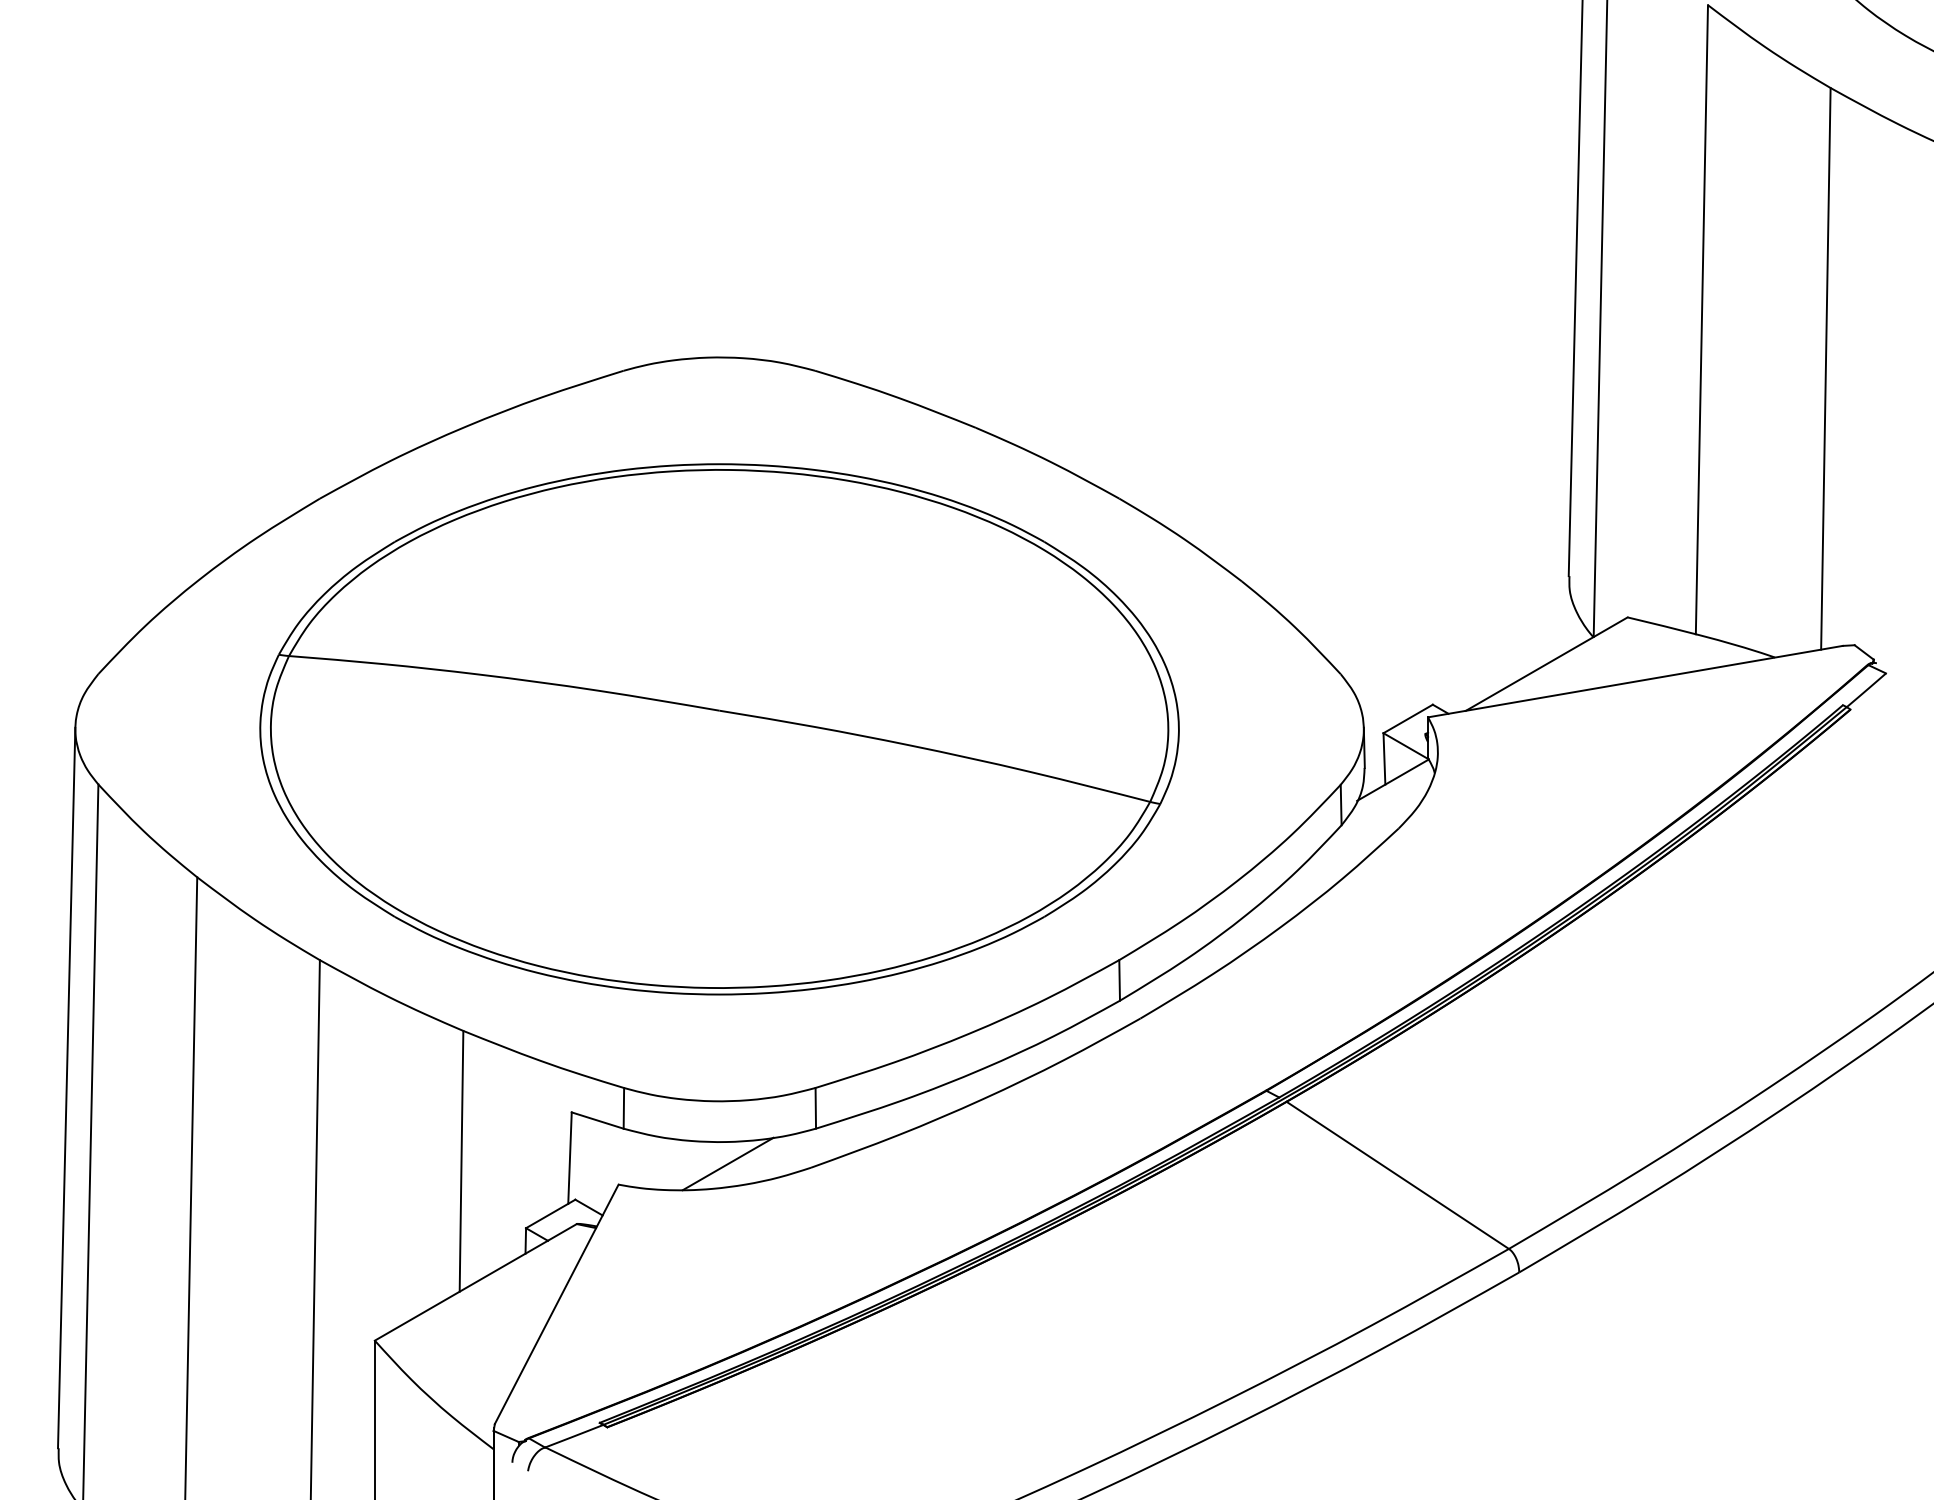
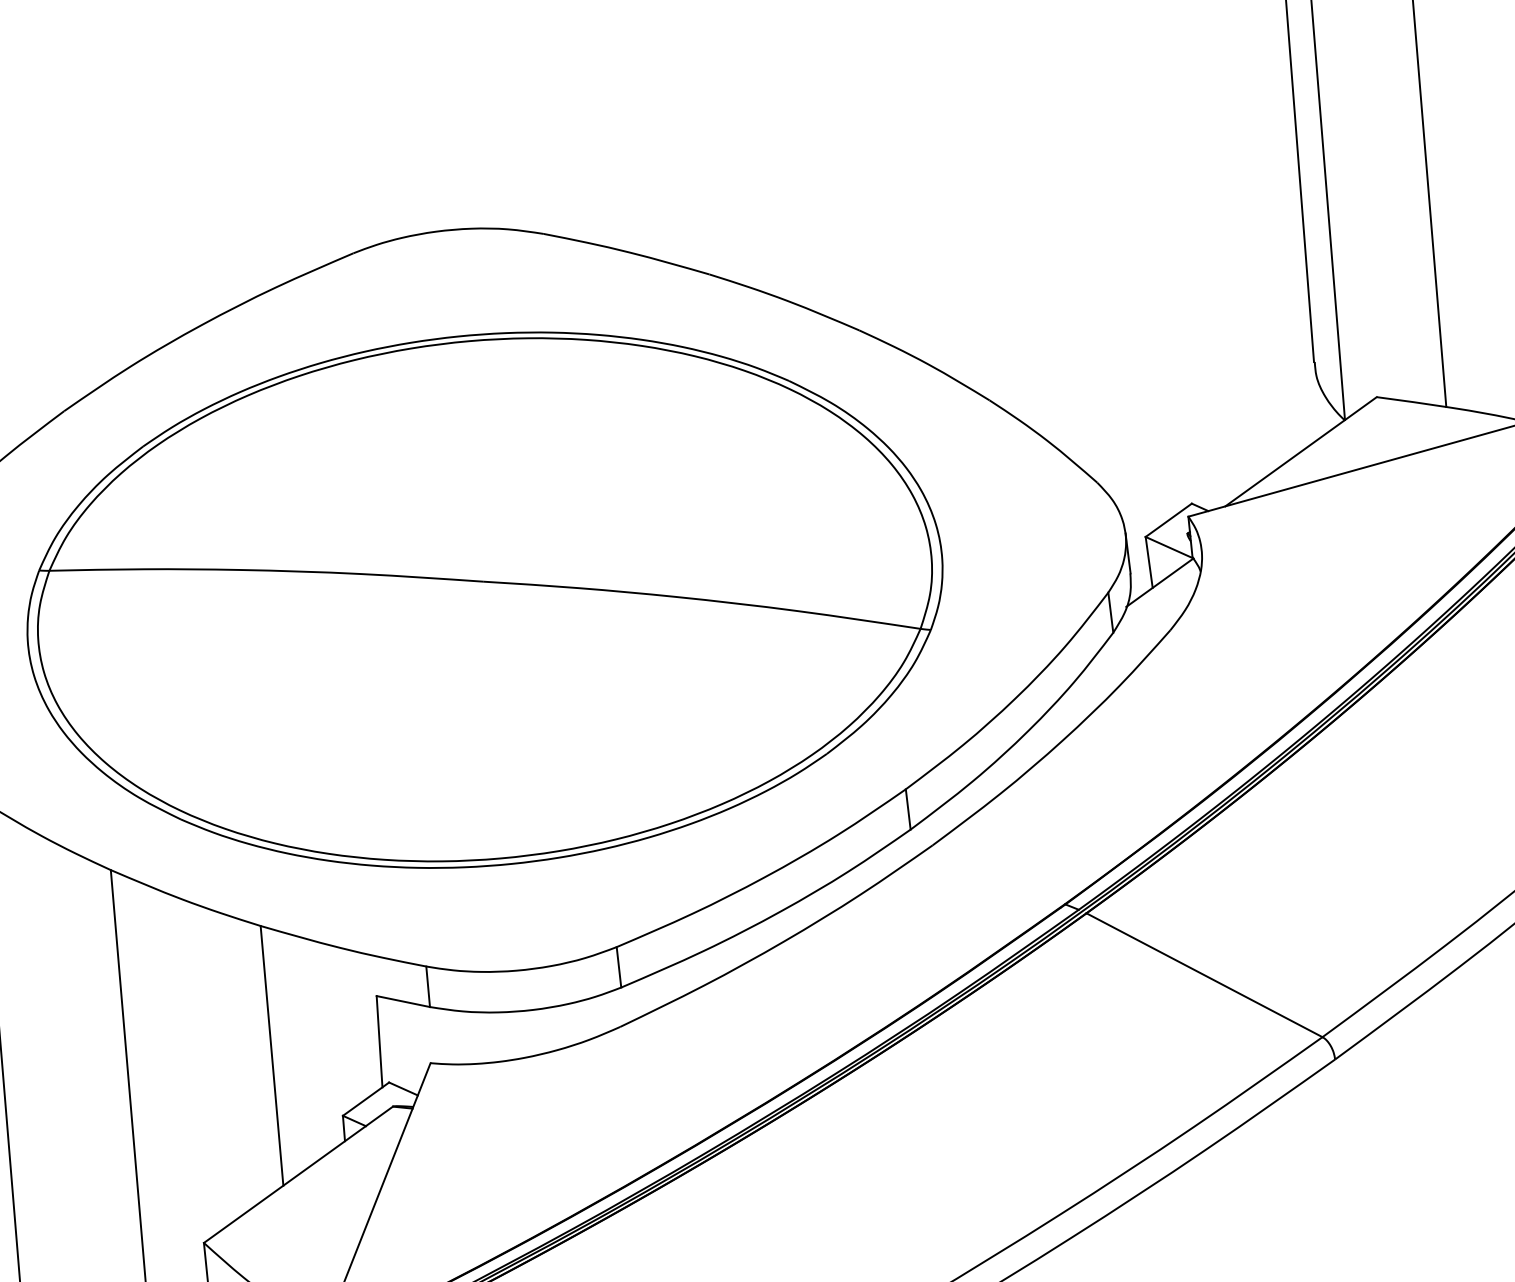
line: (727, 1163) -> (536, 1031), removed

